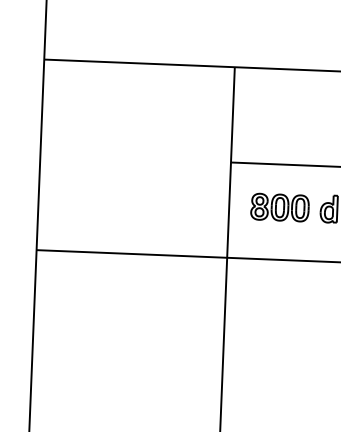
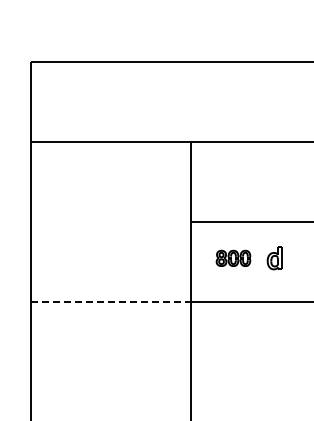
part: (280, 207) -> (233, 258), size x0.7
line: (132, 254) -> (111, 302), solid -> dashed

